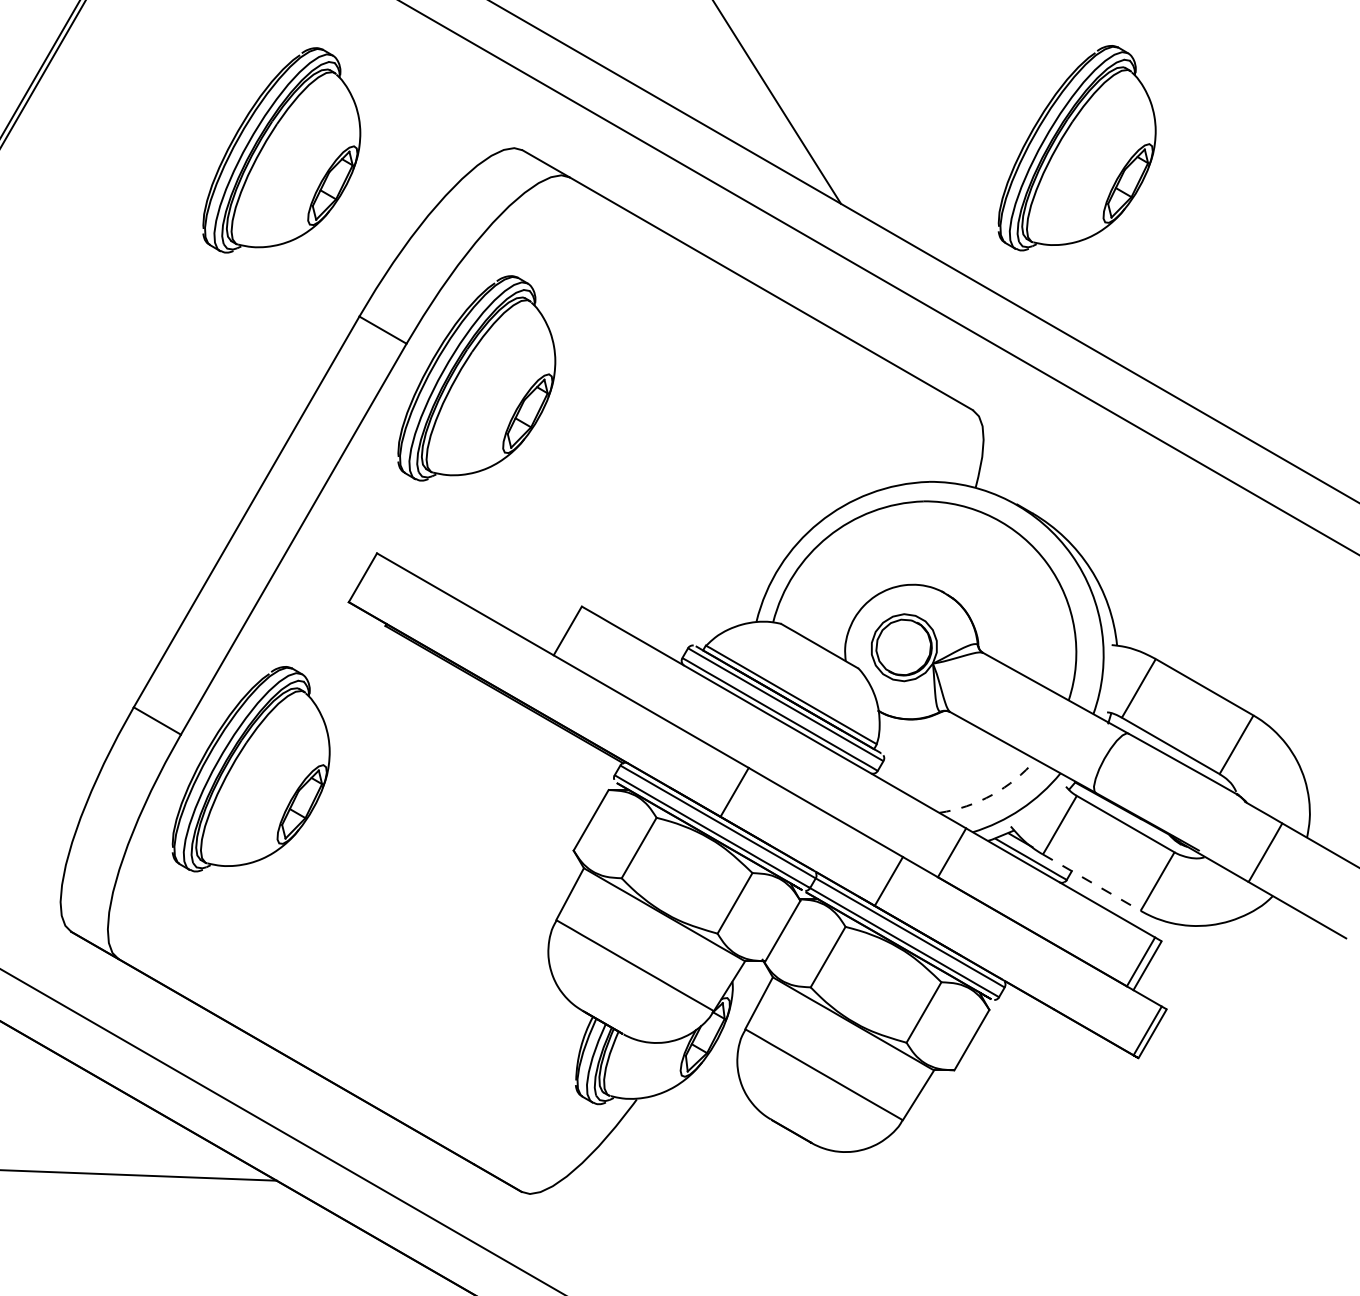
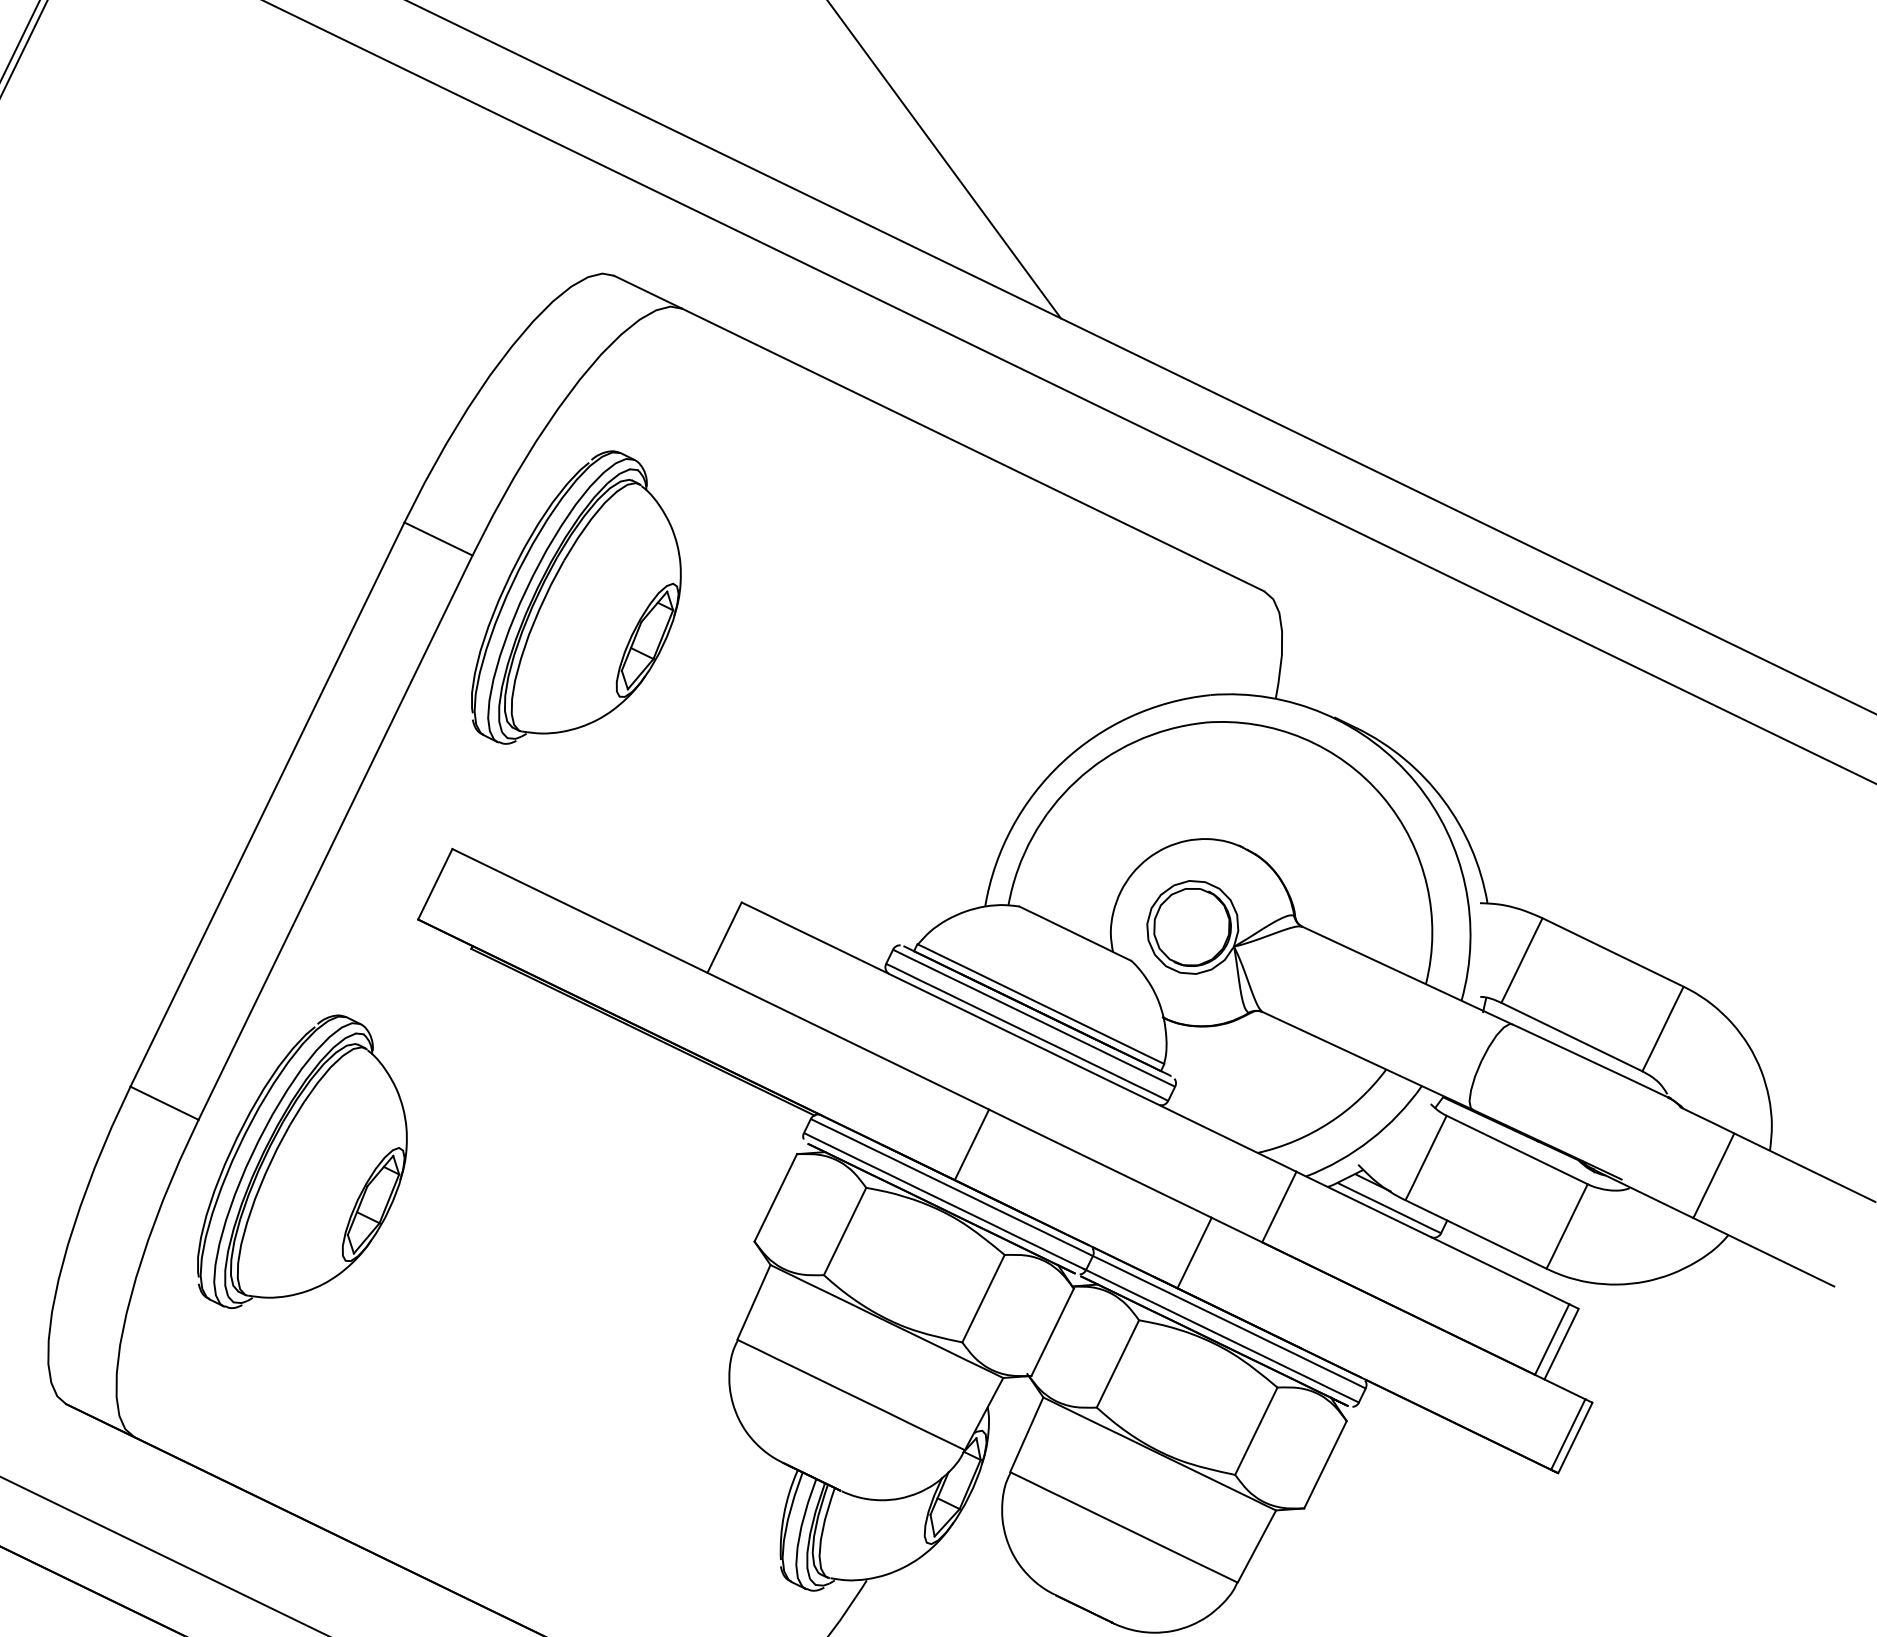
part: (1076, 148) -> (1381, 218), removed
part: (281, 150) -> (279, 300), removed
arc: (992, 794) -> (1329, 1122), dashed -> solid
line: (1092, 882) -> (1476, 1234), dashed -> solid

